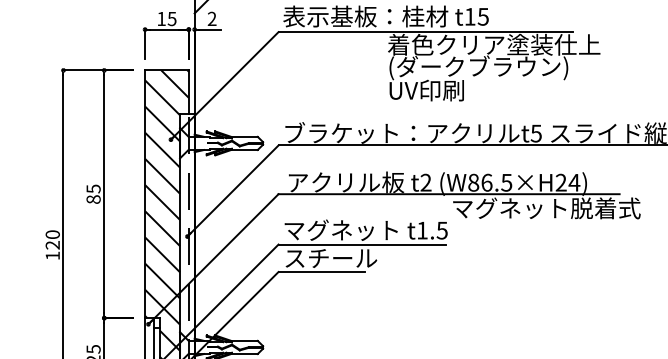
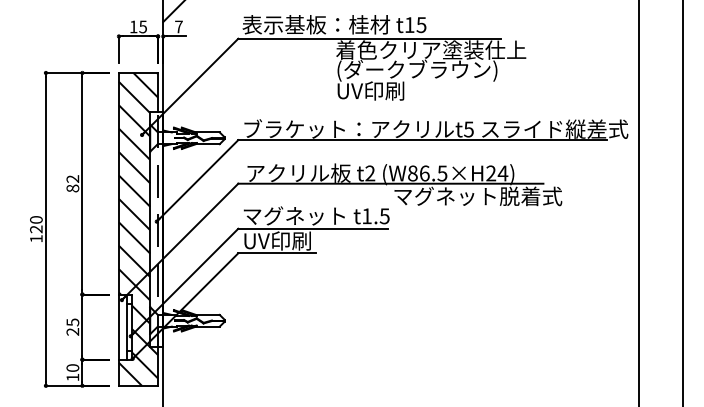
text: (211, 18) -> (178, 26), 2 -> 7
text: (93, 189) -> (72, 179), 85 -> 82
text: (331, 257) -> (285, 240), スチール -> UV印刷

